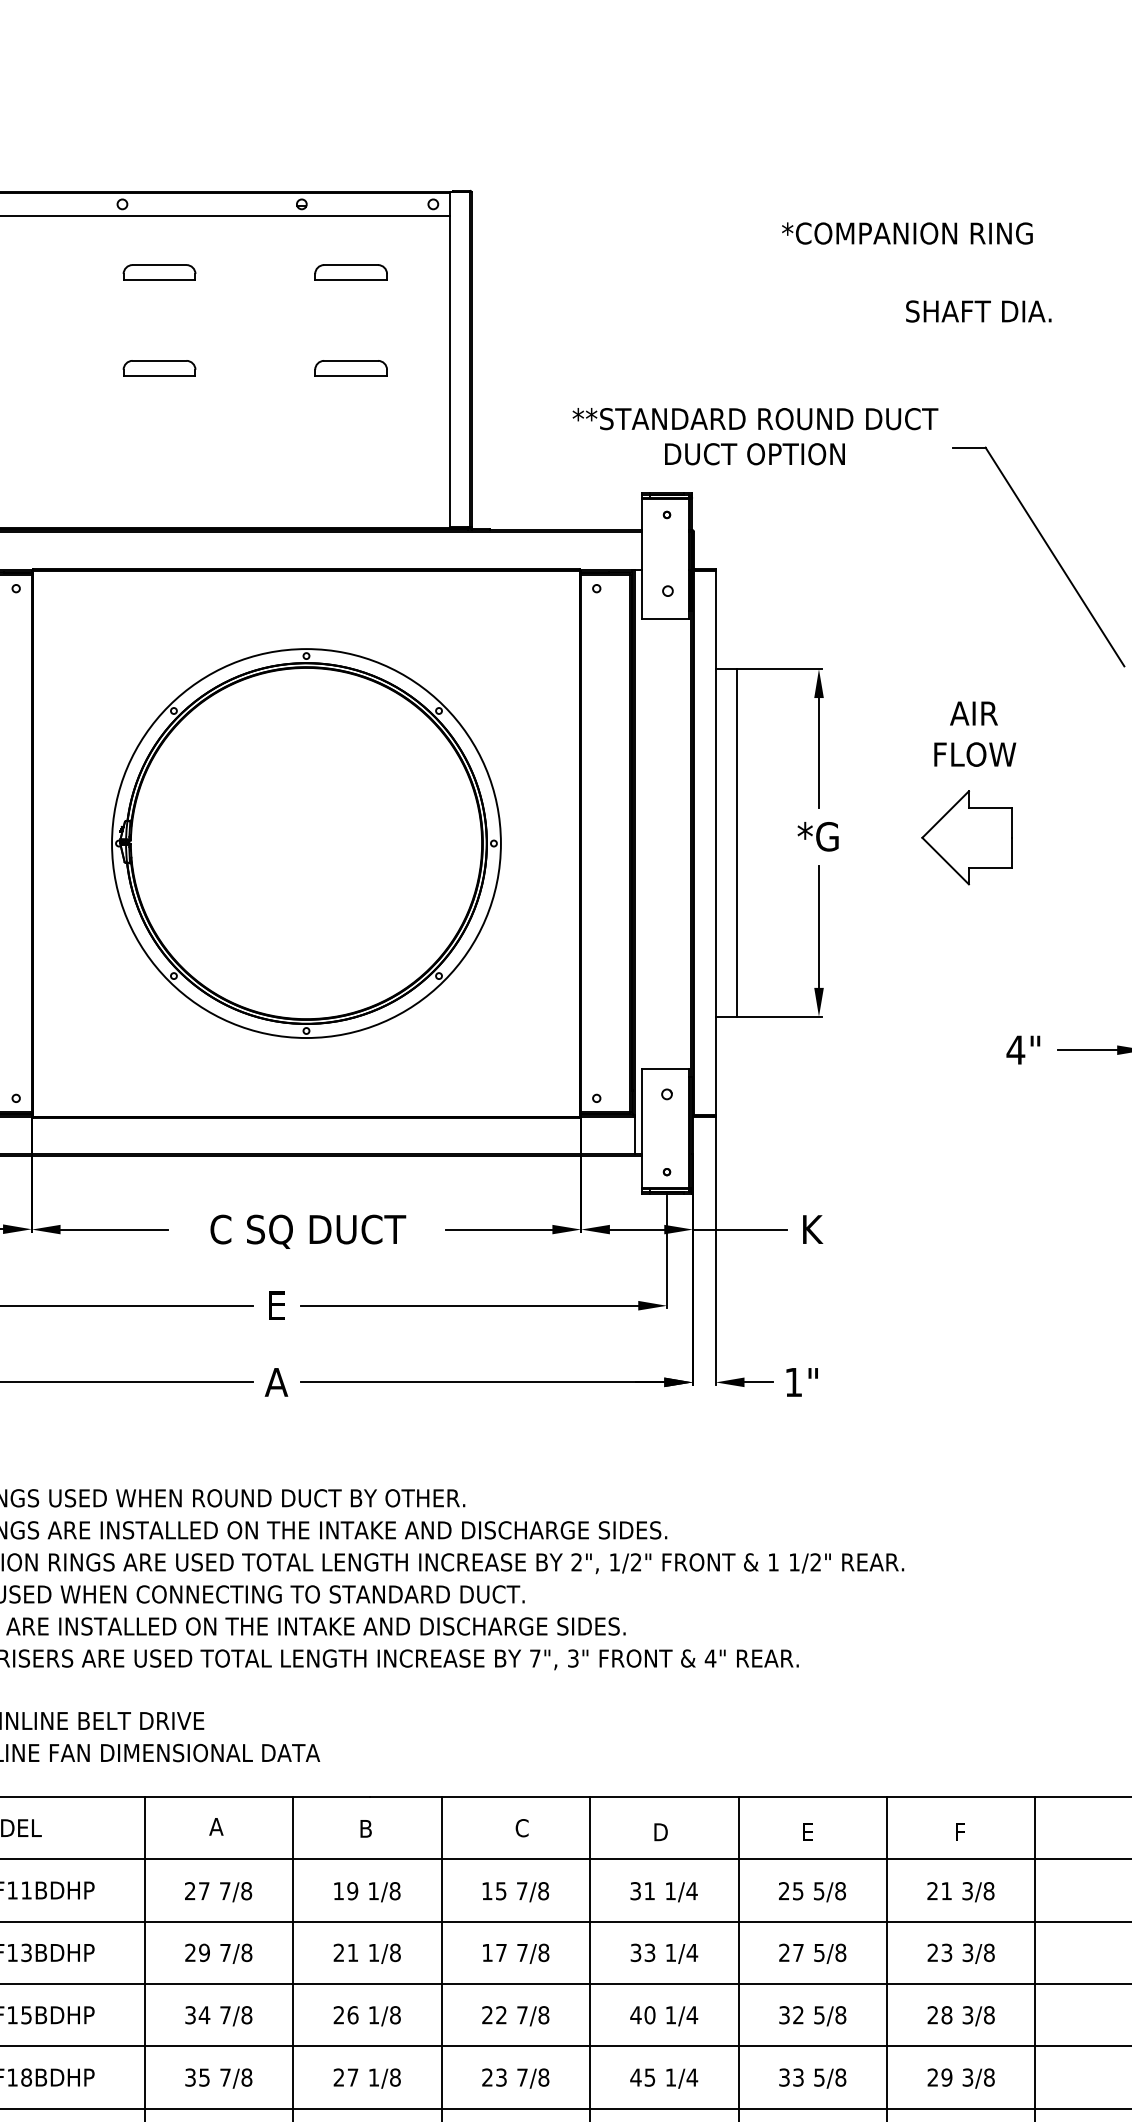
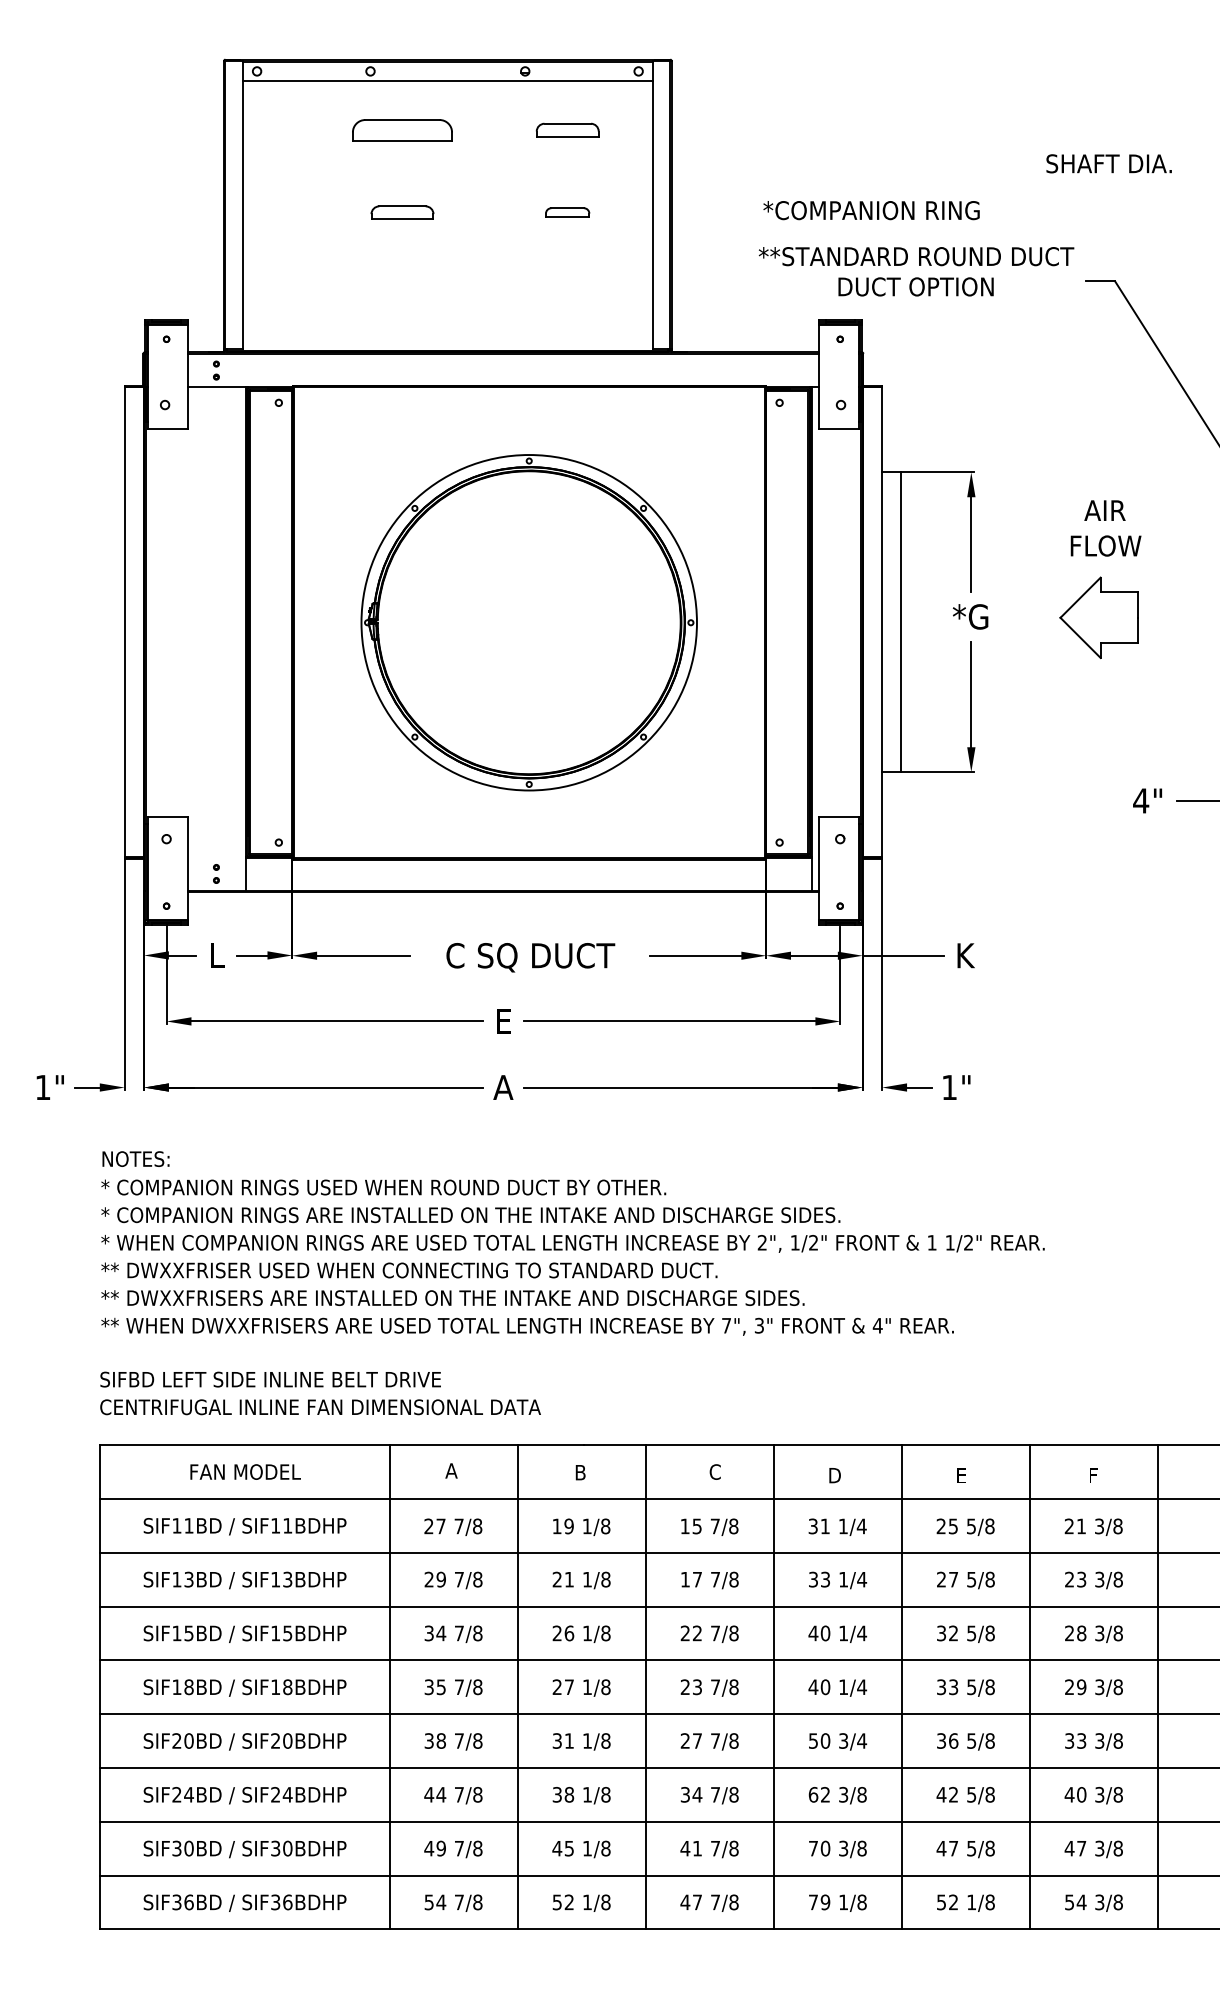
text: (907, 233) -> (871, 210), moved
part: (159, 271) -> (402, 129), size x1.6
part: (350, 367) -> (567, 212), size x0.7
text: (649, 2077) -> (825, 1687), 45 -> 40

